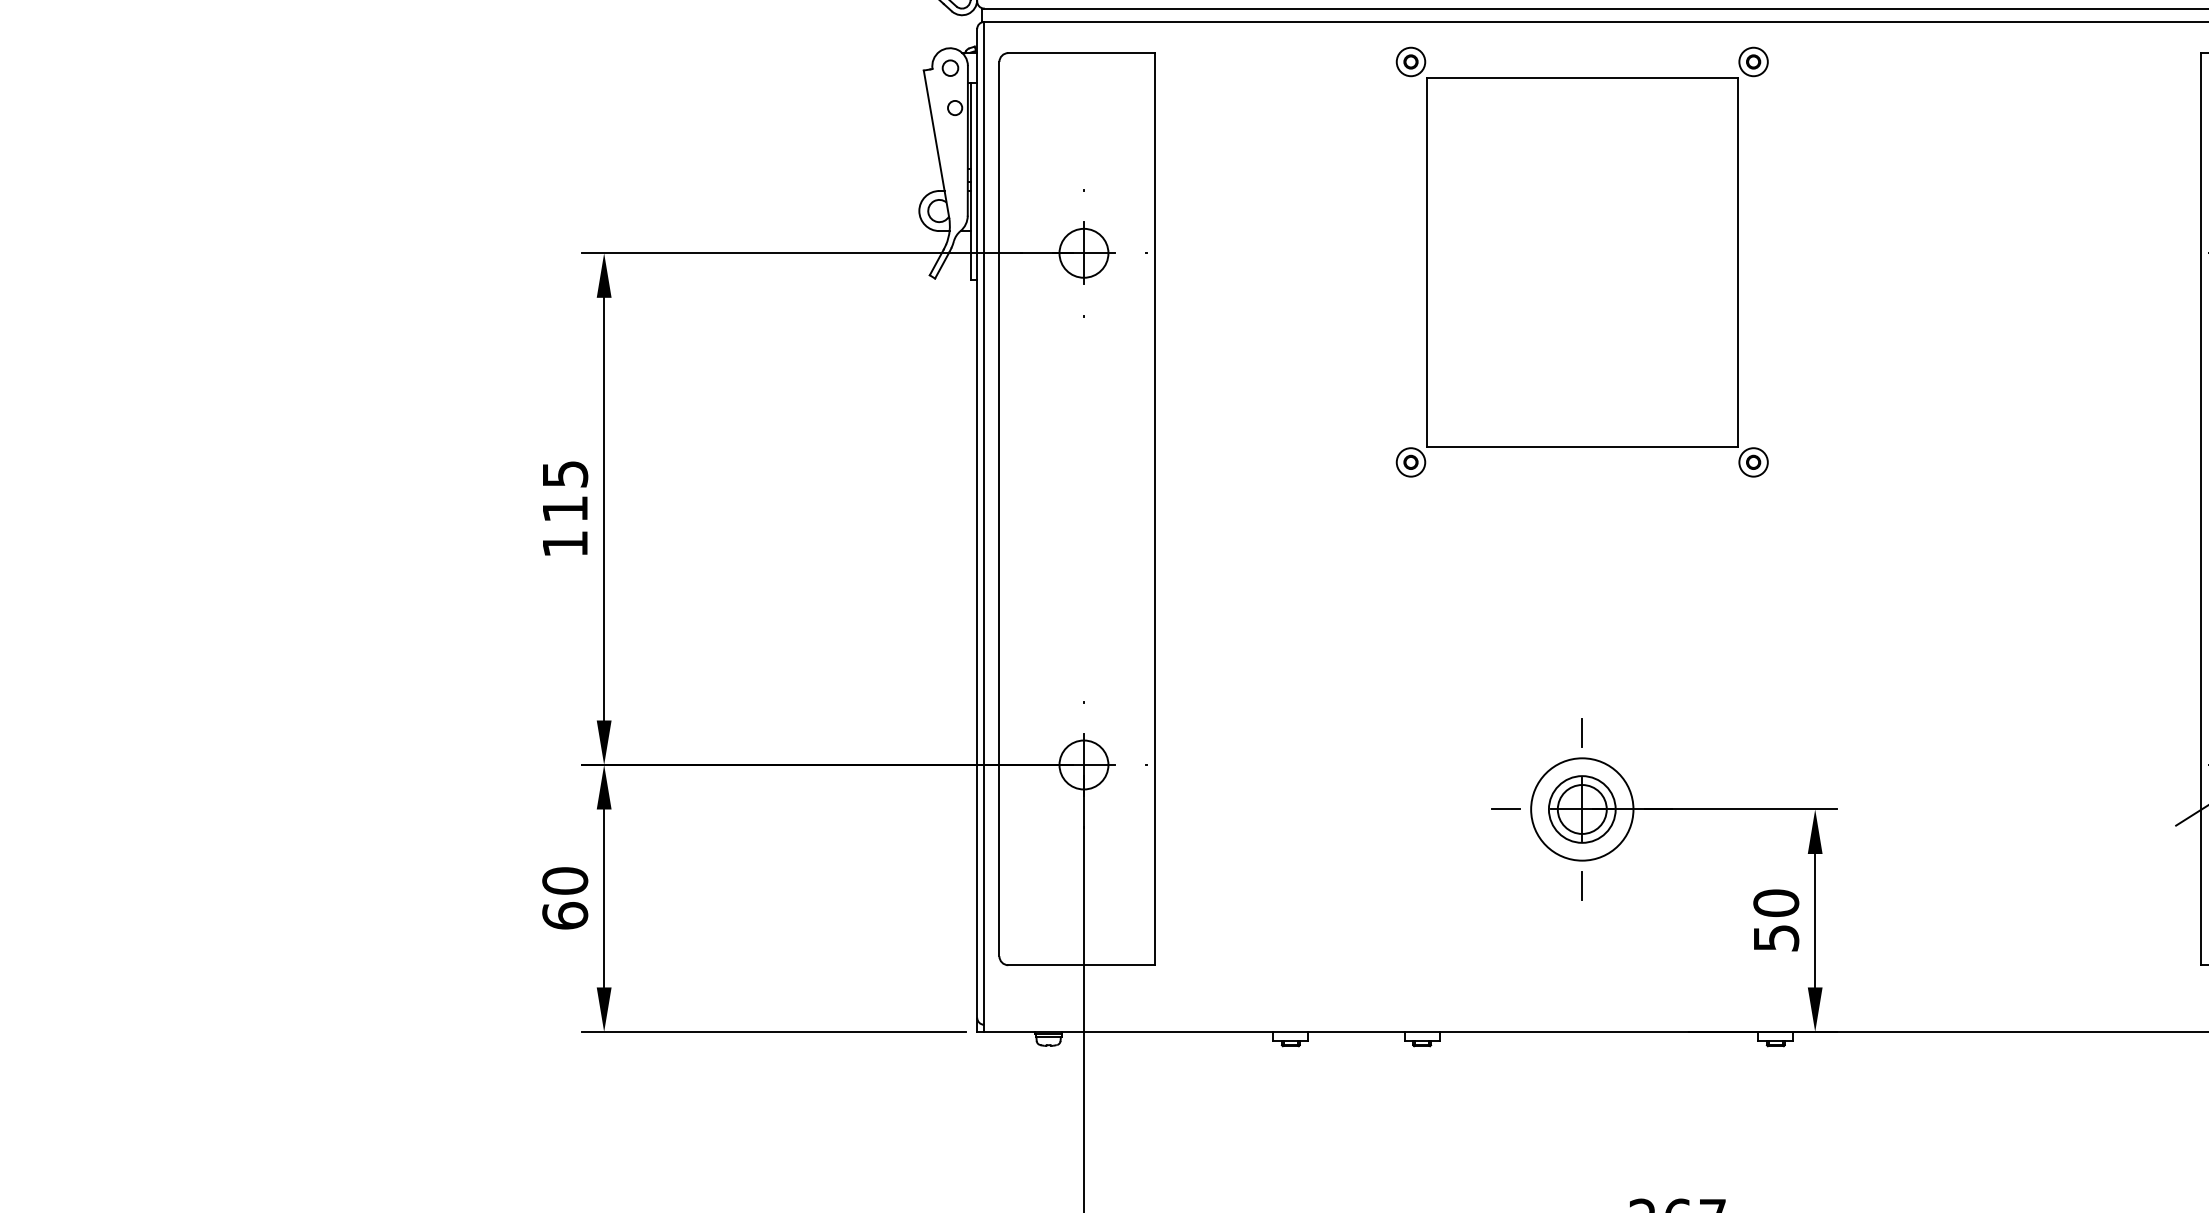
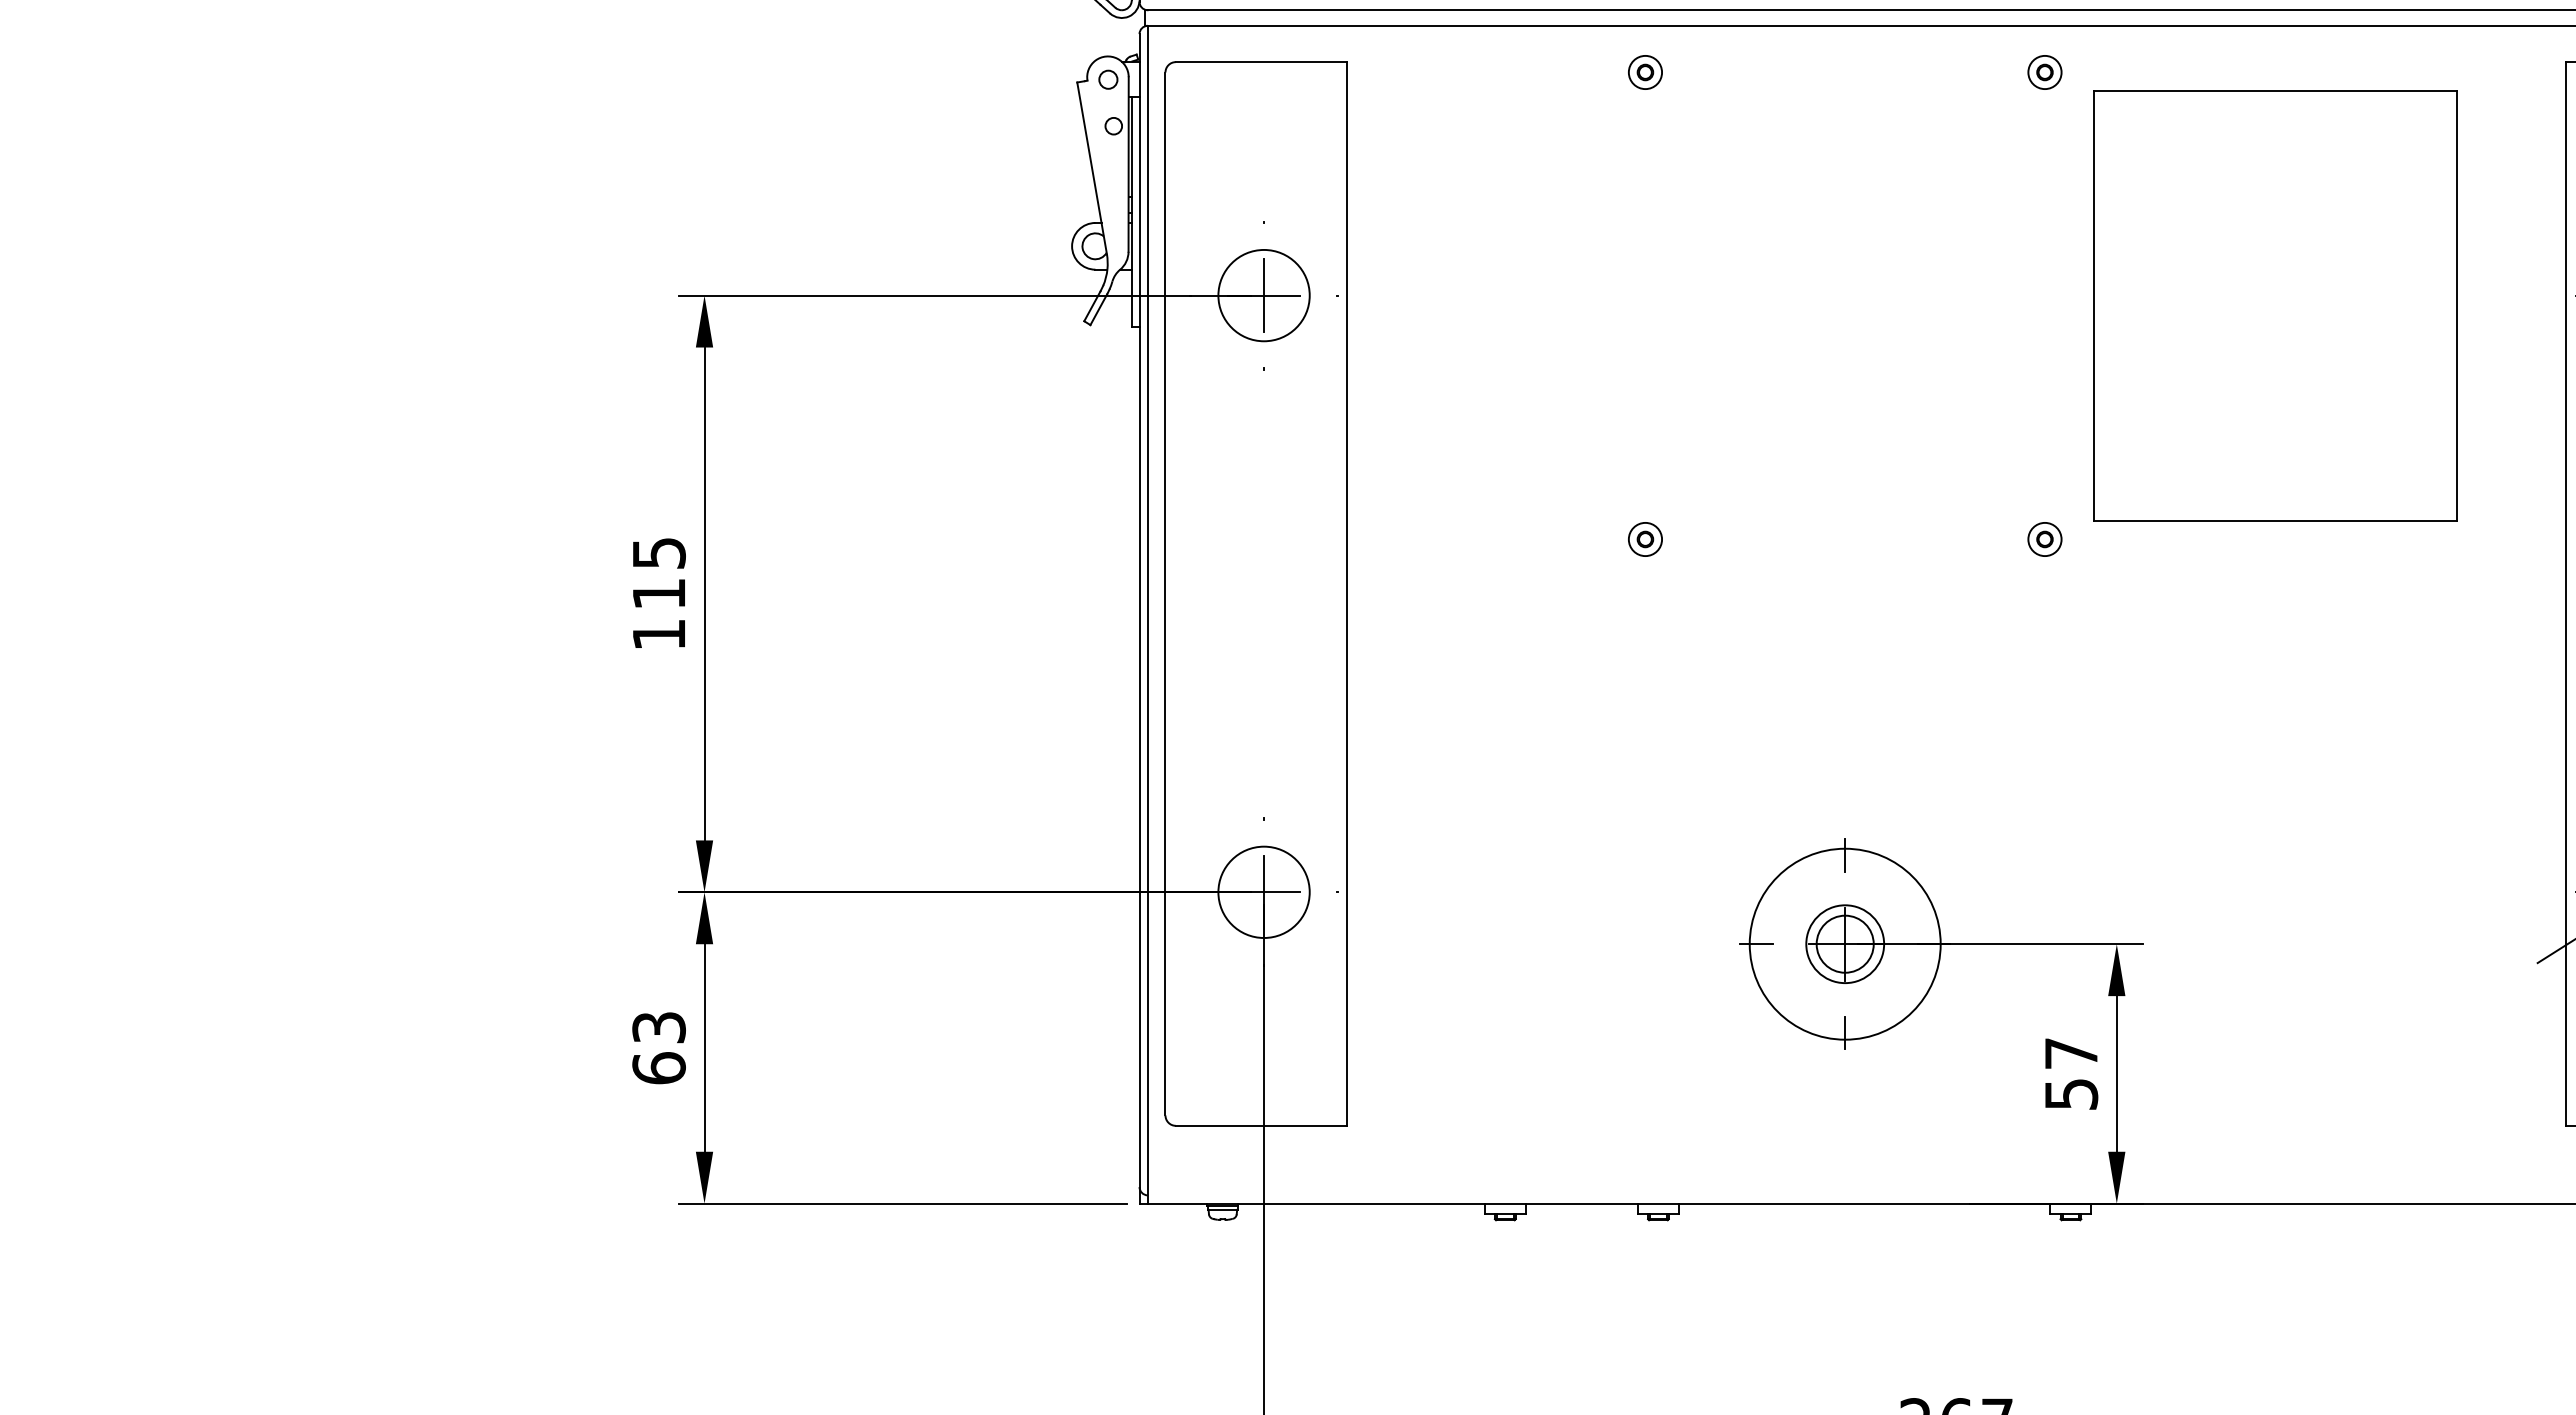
circle: (1083, 253) -> (1263, 295), size x1.6
part: (1582, 261) -> (2275, 305), moved
circle: (1083, 764) -> (1263, 891), size x1.6
circle: (1581, 808) -> (1844, 943), size x1.6
text: (564, 880) -> (658, 1027), 60 -> 63
text: (1776, 903) -> (2071, 1053), 50 -> 57

